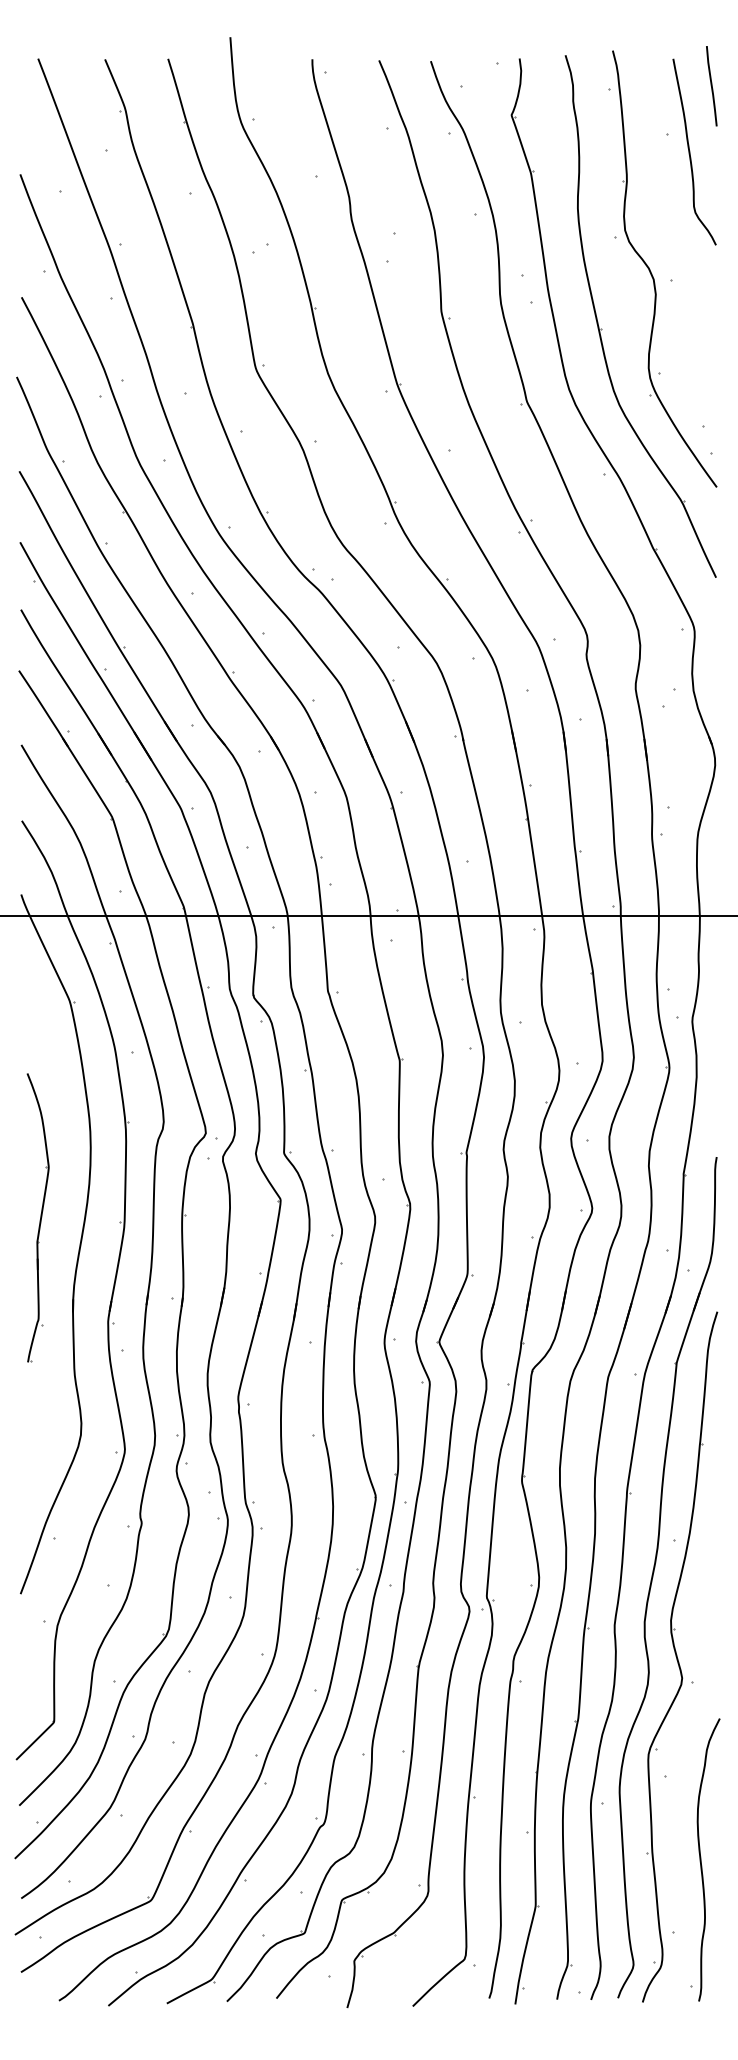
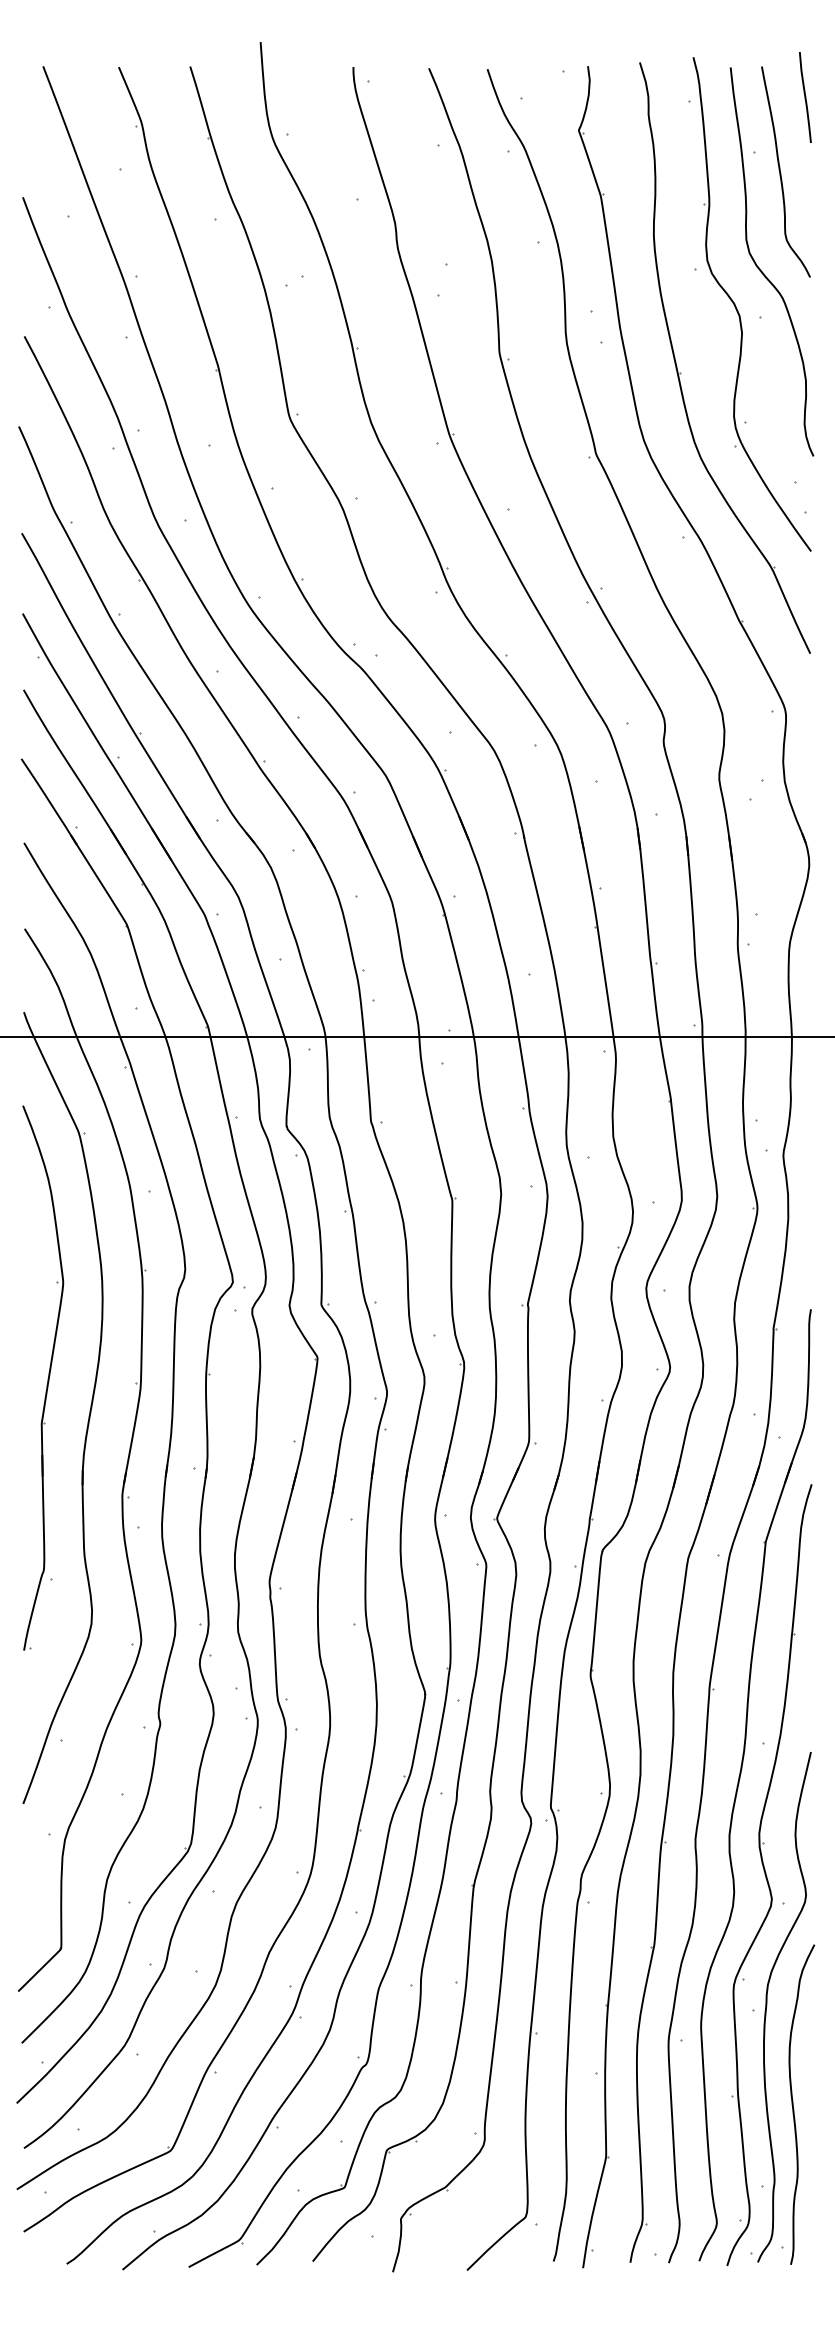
curve: (672, 237) -> (760, 268), added
part: (37, 1217) -> (42, 1377), size x1.67
part: (678, 1772) -> (767, 2005), added

